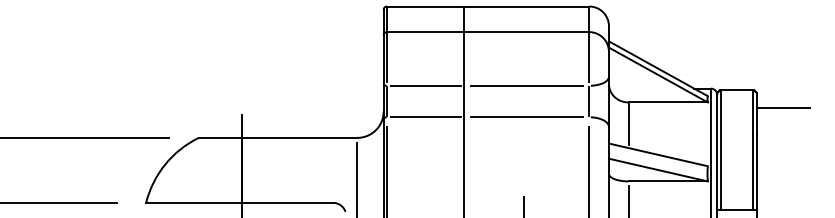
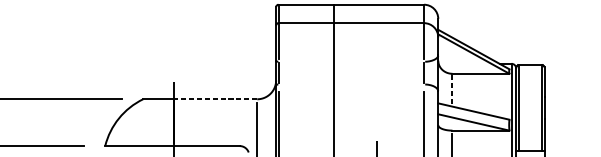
line: (425, 85) -> (306, 61), removed
line: (526, 85) -> (378, 61), removed
line: (782, 108) -> (563, 78), removed
line: (425, 117) -> (306, 84), removed
line: (526, 117) -> (378, 84), removed
line: (628, 124) -> (452, 89), solid -> dashed
line: (299, 137) -> (215, 99), solid -> dashed

